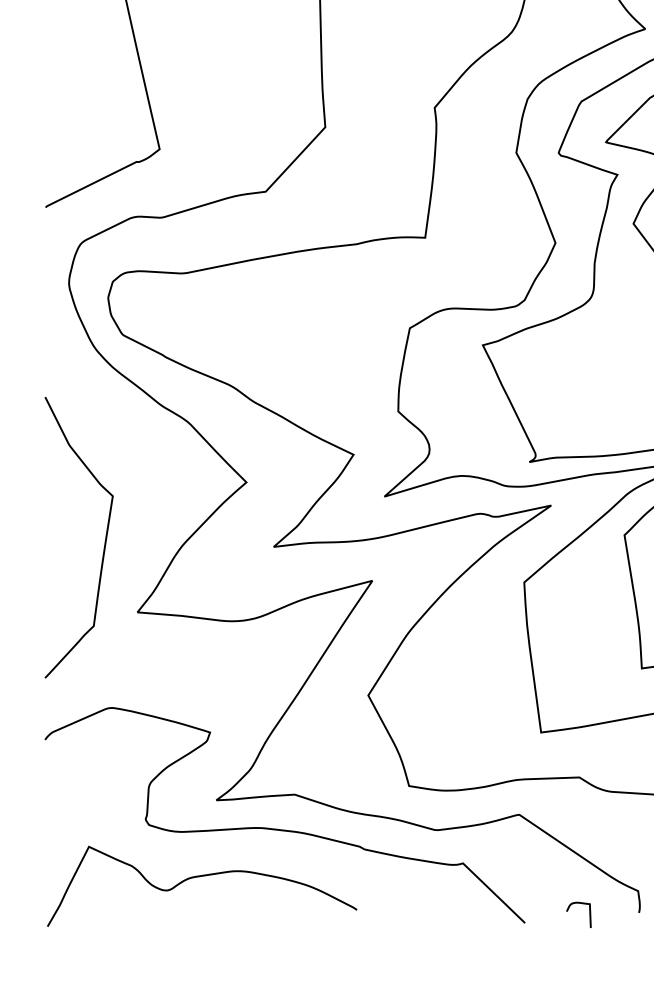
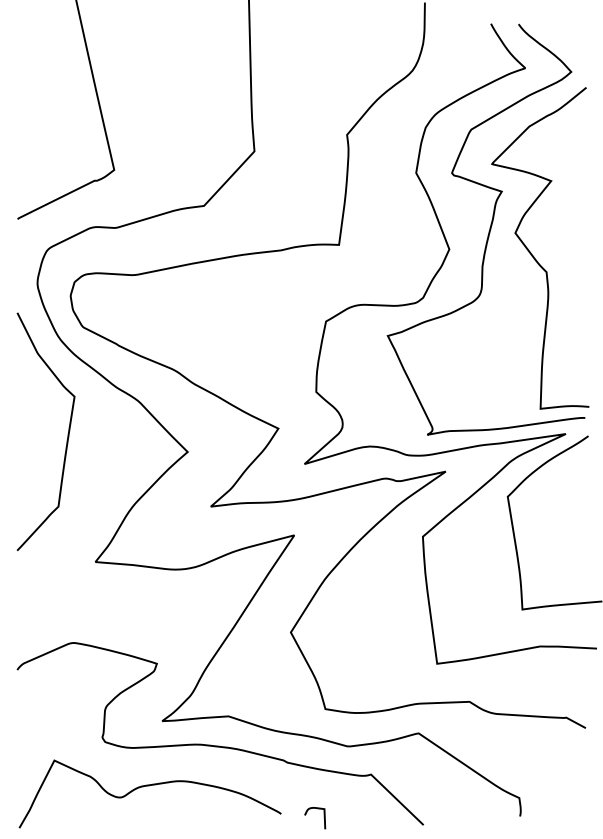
curve: (104, 539) -> (67, 433), moved
curve: (588, 914) -> (323, 817), moved

